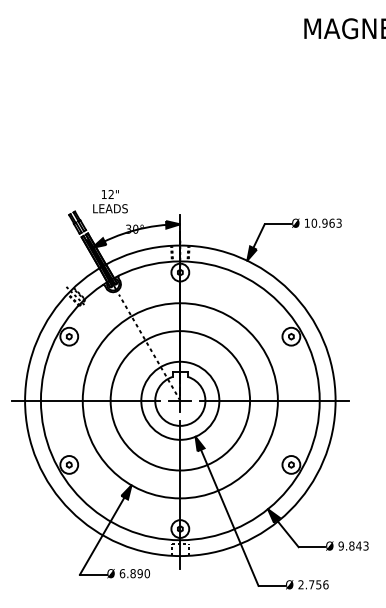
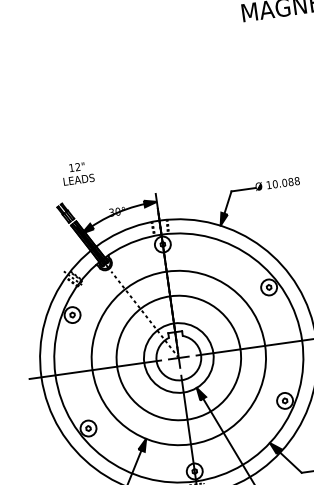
text: (110, 201) -> (78, 173), moved
text: (331, 222) -> (290, 181), 10.963 -> 10.088

